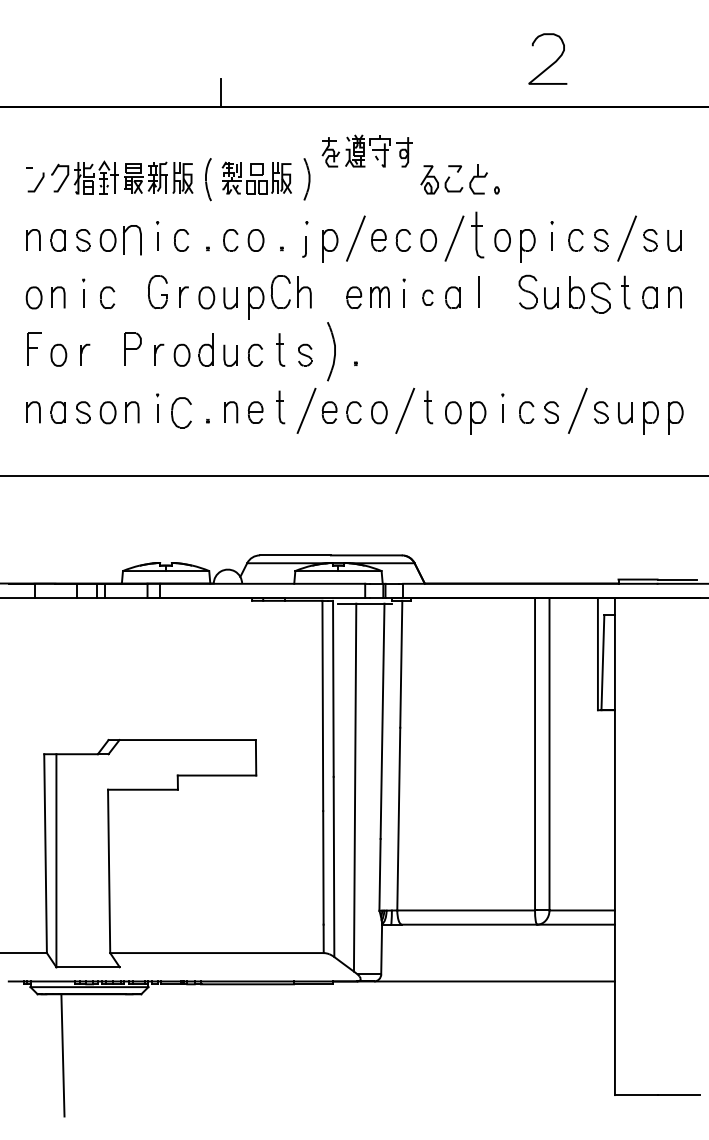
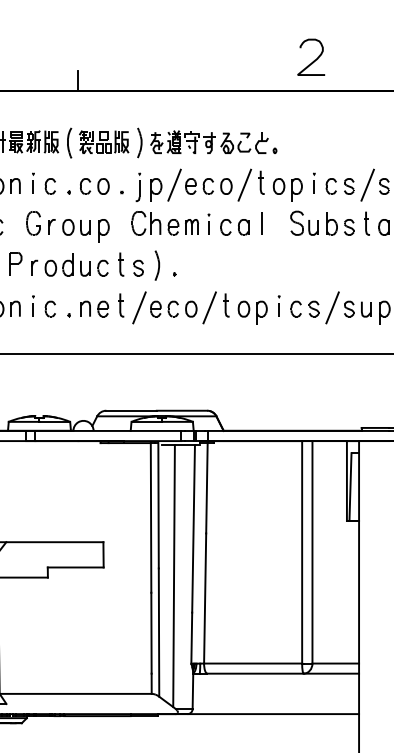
part: (366, 150) -> (182, 141), moved
part: (477, 234) -> (261, 182), size x0.71
part: (132, 239) -> (15, 185), size x0.71
part: (304, 246) -> (138, 190), size x1.43
part: (297, 292) -> (150, 223), moved
part: (427, 297) -> (225, 227), size x1.43
part: (601, 297) -> (349, 227), size x0.71
part: (331, 351) -> (157, 265), size x0.71
part: (181, 412) -> (50, 309), size x0.71

